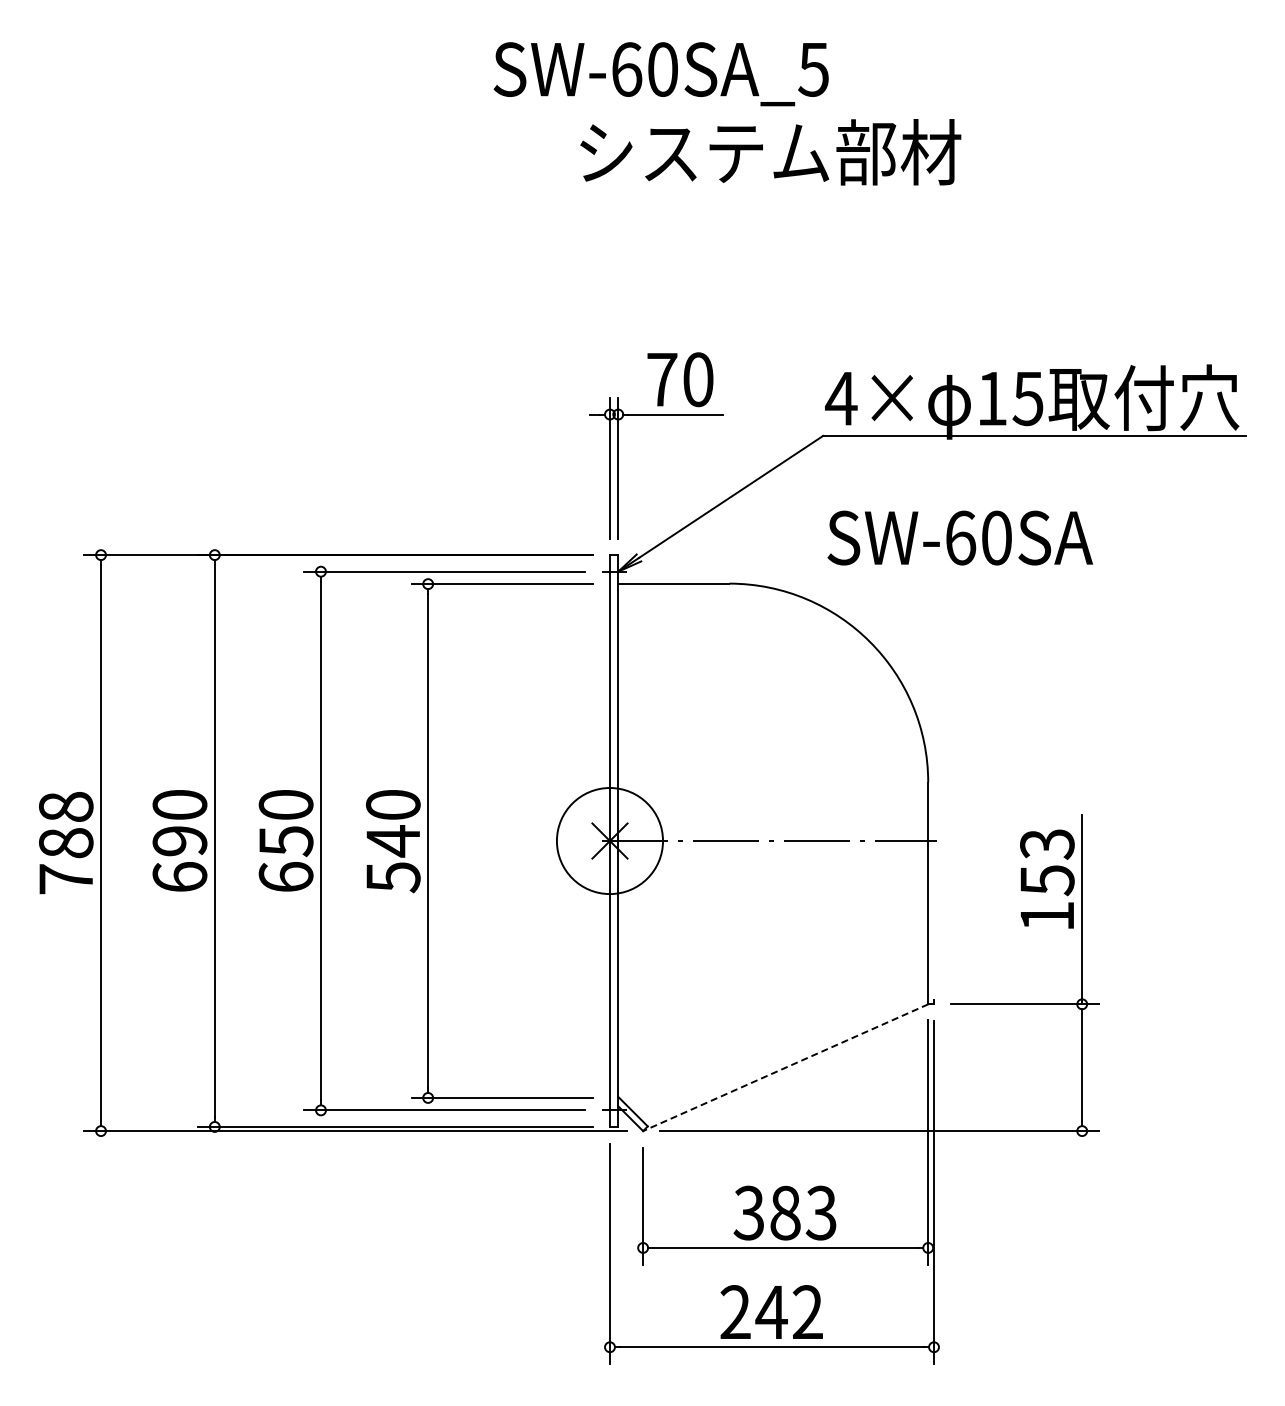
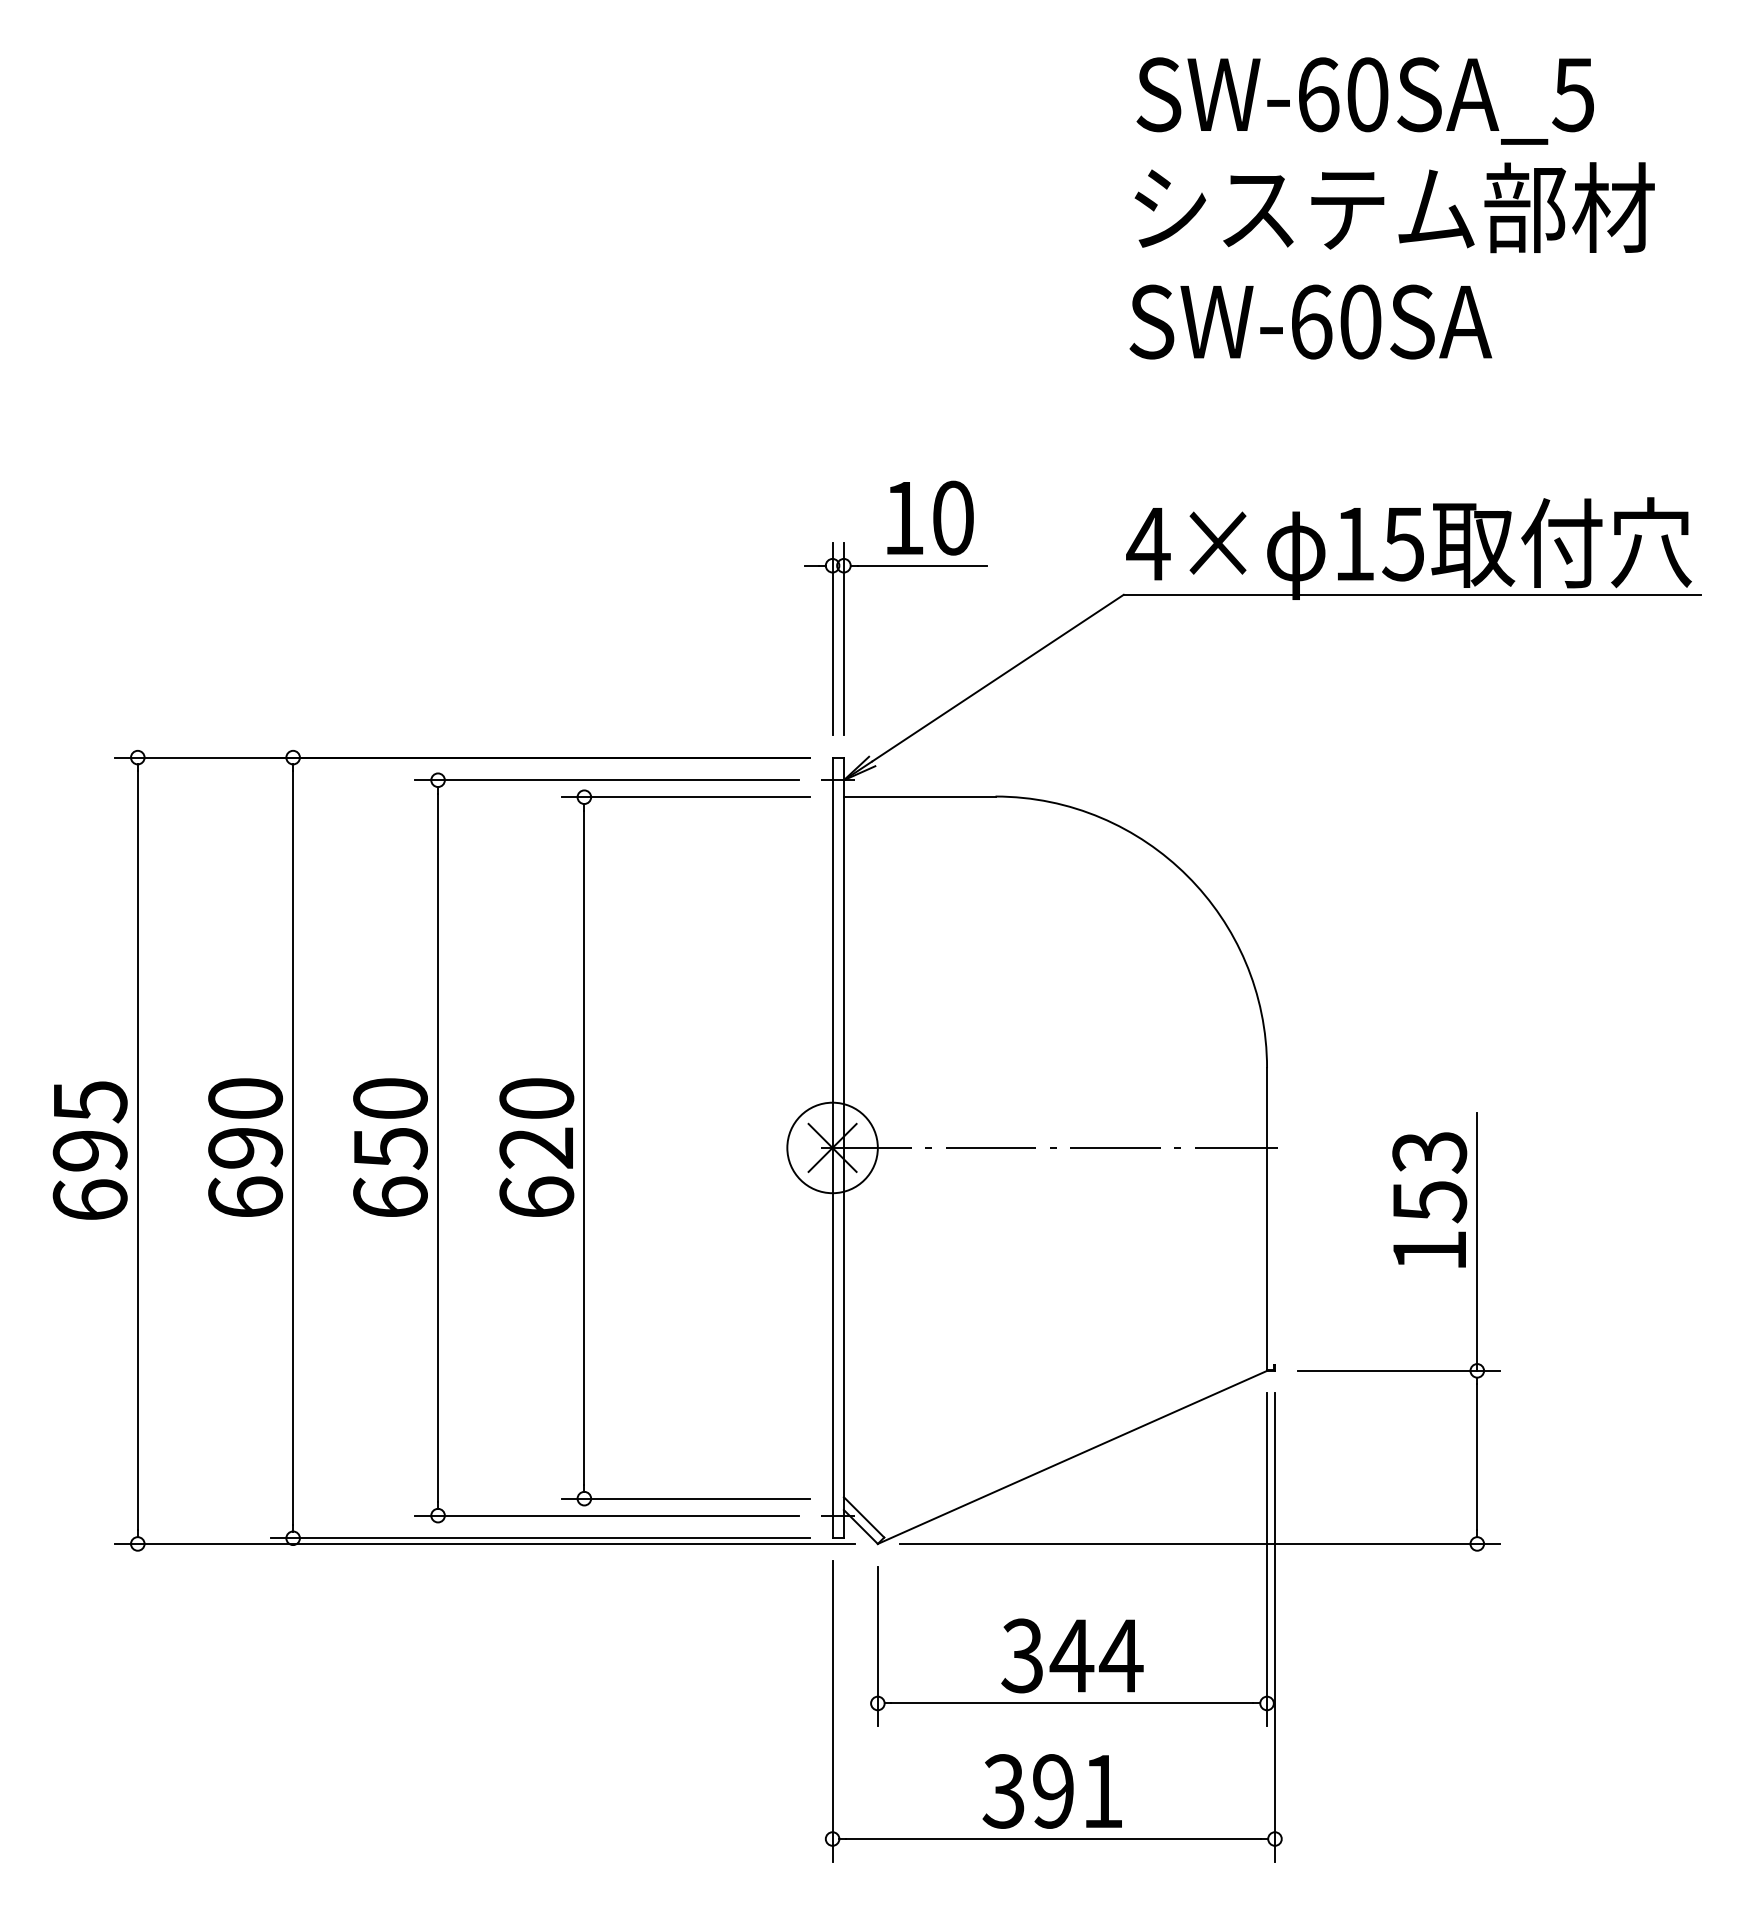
text: (660, 74) -> (1364, 101), moved
text: (770, 152) -> (1394, 207), moved
text: (662, 379) -> (904, 517), 70 -> 10
text: (959, 537) -> (1309, 321), moved
circle: (609, 840) -> (831, 1147), size x0.62
text: (65, 843) -> (89, 1151), 788 -> 695
text: (392, 859) -> (535, 1173), 540 -> 620
line: (785, 1067) -> (1072, 1457), dashed -> solid
text: (803, 1212) -> (1096, 1655), 383 -> 344
text: (770, 1312) -> (1051, 1791), 242 -> 391

